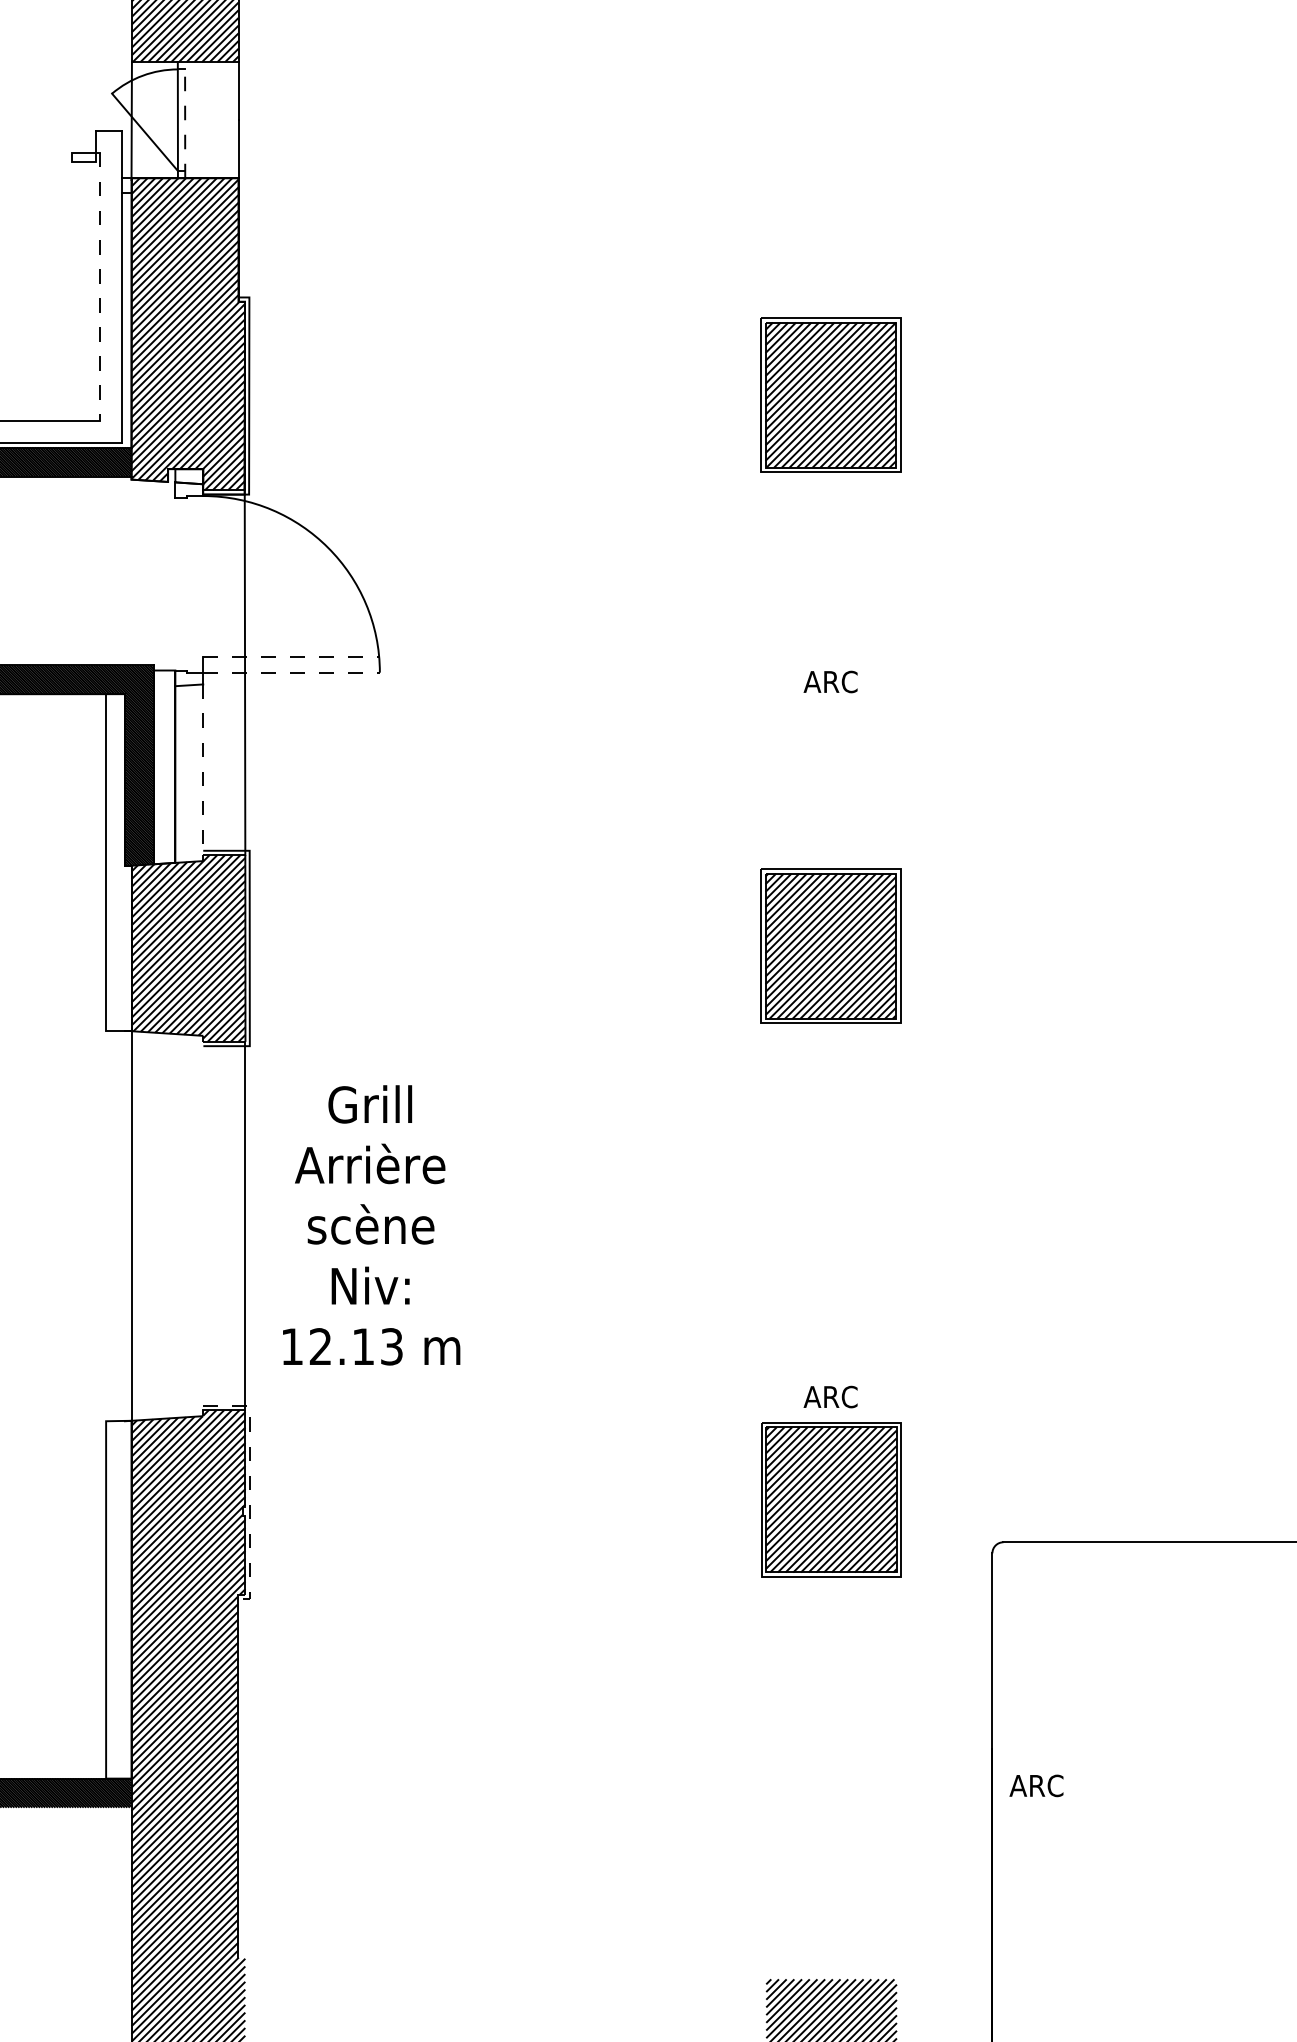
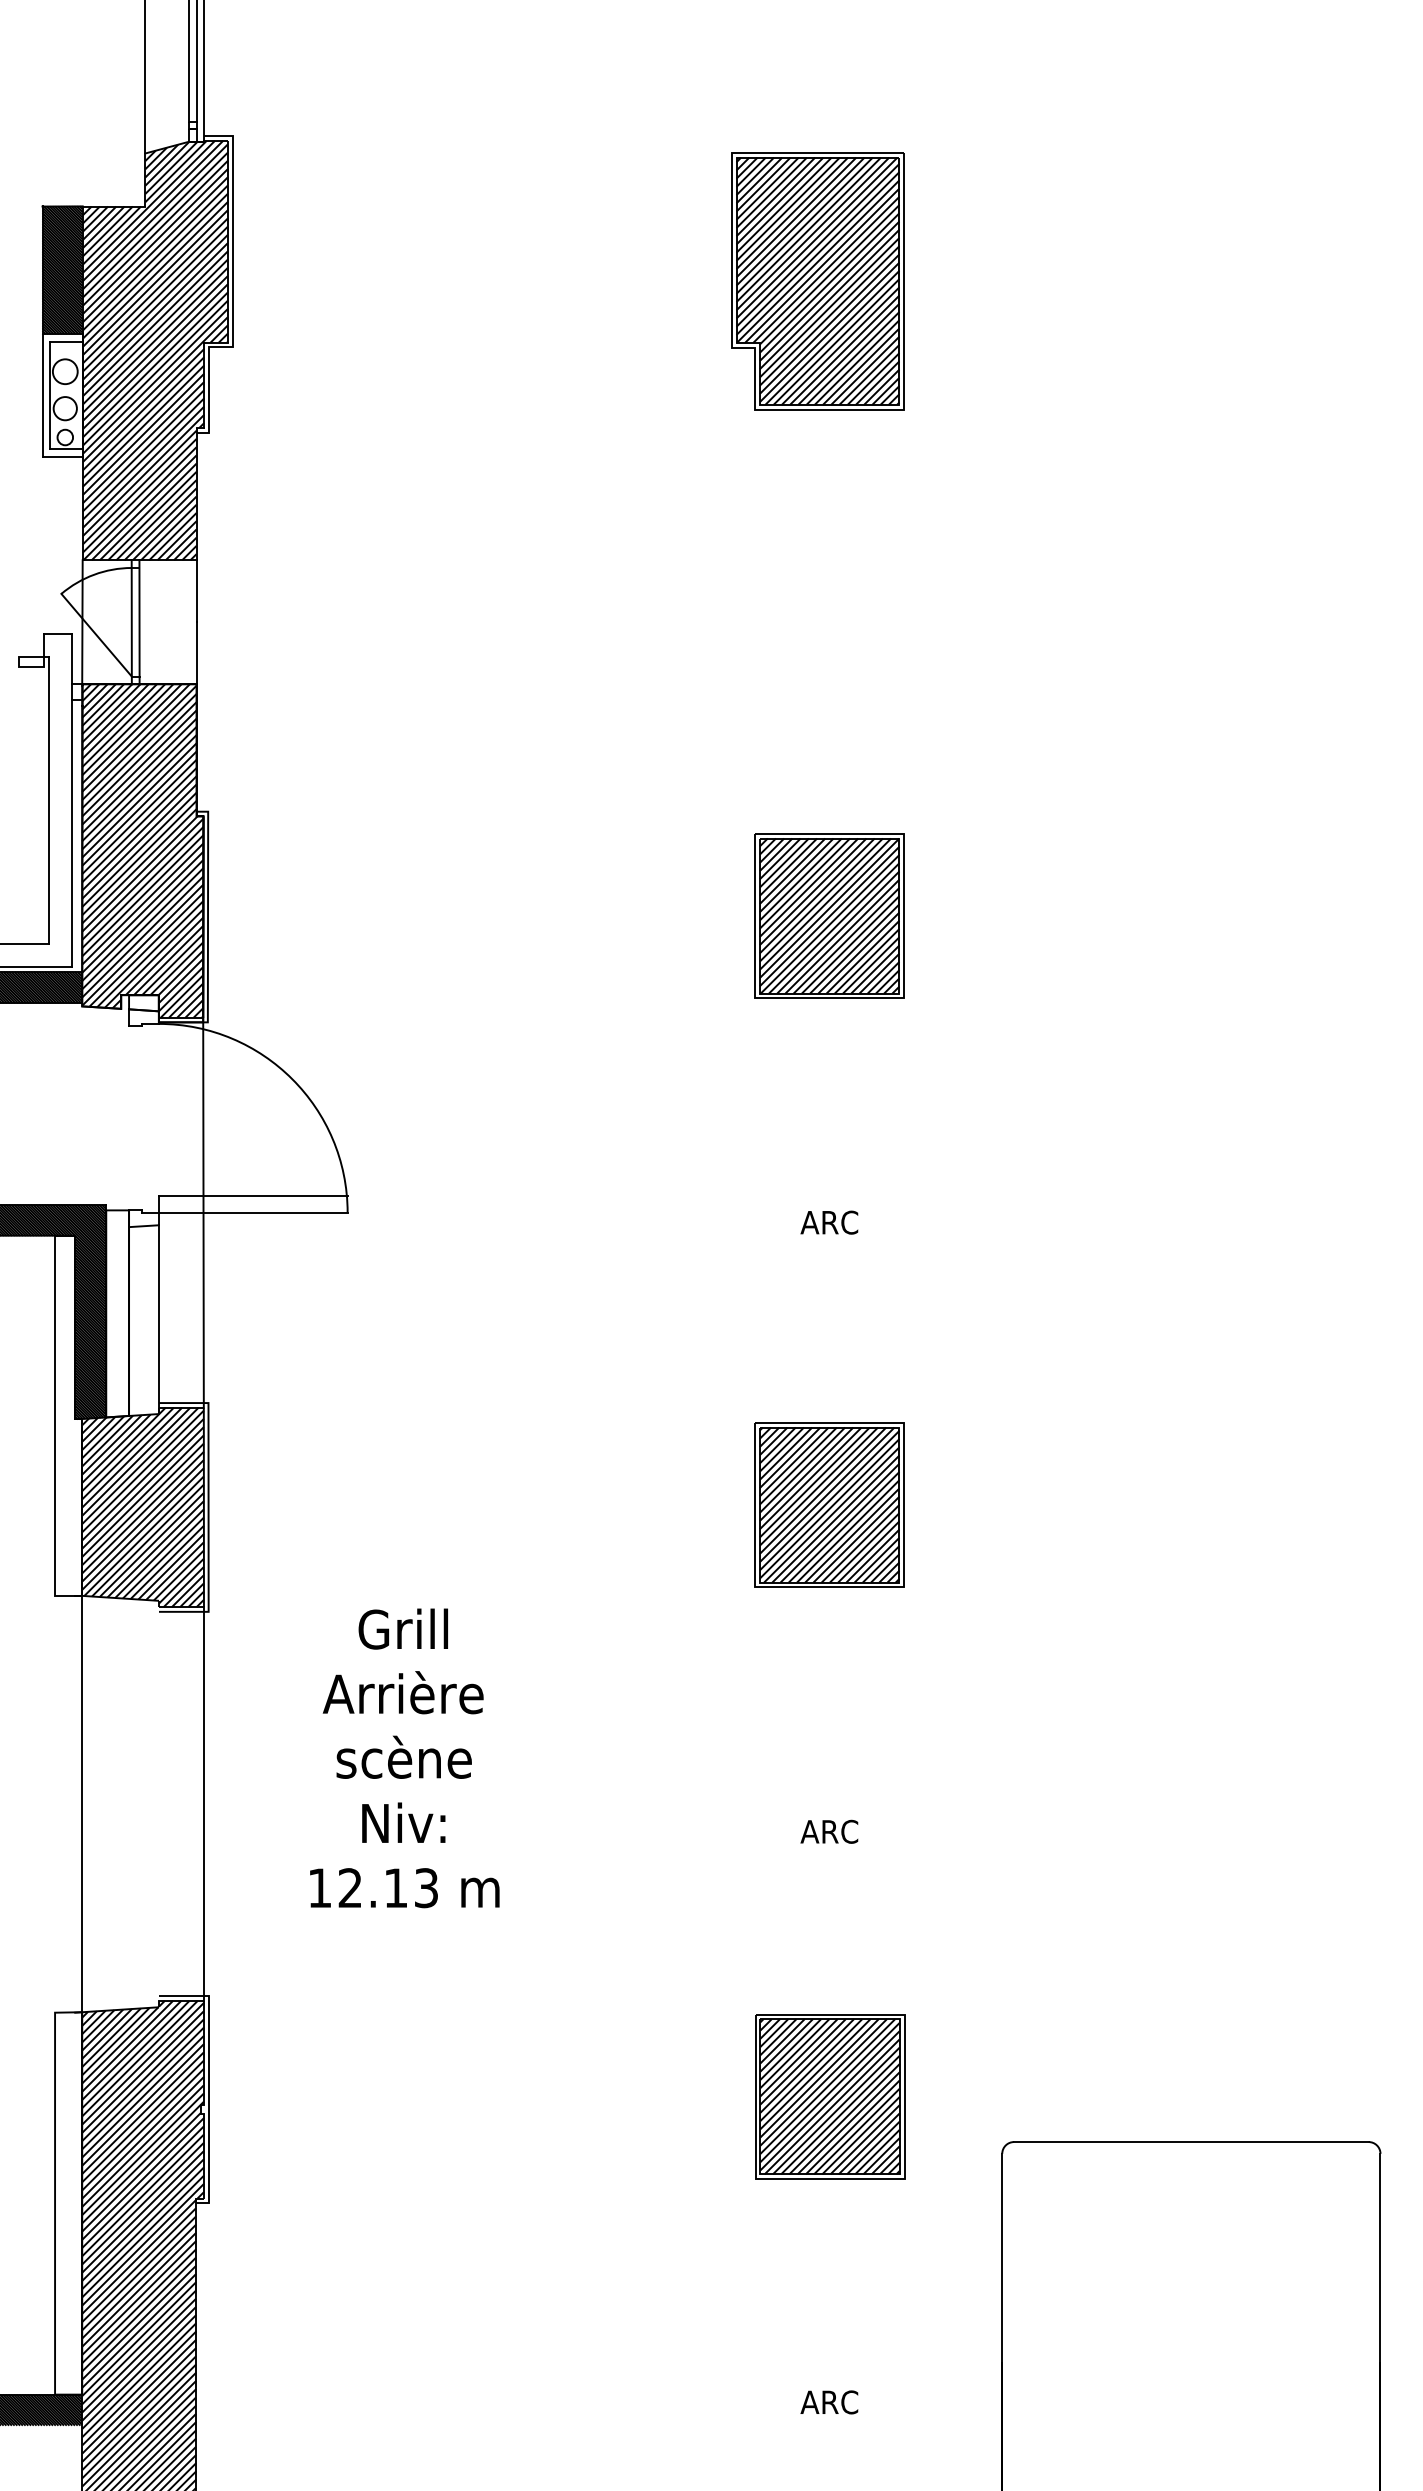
line: (185, 119) -> (139, 621), dashed -> solid
line: (99, 287) -> (48, 801), dashed -> solid
line: (291, 656) -> (253, 1195), dashed -> solid
line: (291, 672) -> (253, 1212), dashed -> solid
line: (202, 773) -> (158, 1320), dashed -> solid
text: (371, 1225) -> (404, 1758), moved
text: (830, 1396) -> (829, 1831), moved
line: (249, 1485) -> (208, 2081), dashed -> solid
text: (1036, 1785) -> (829, 2402), moved

